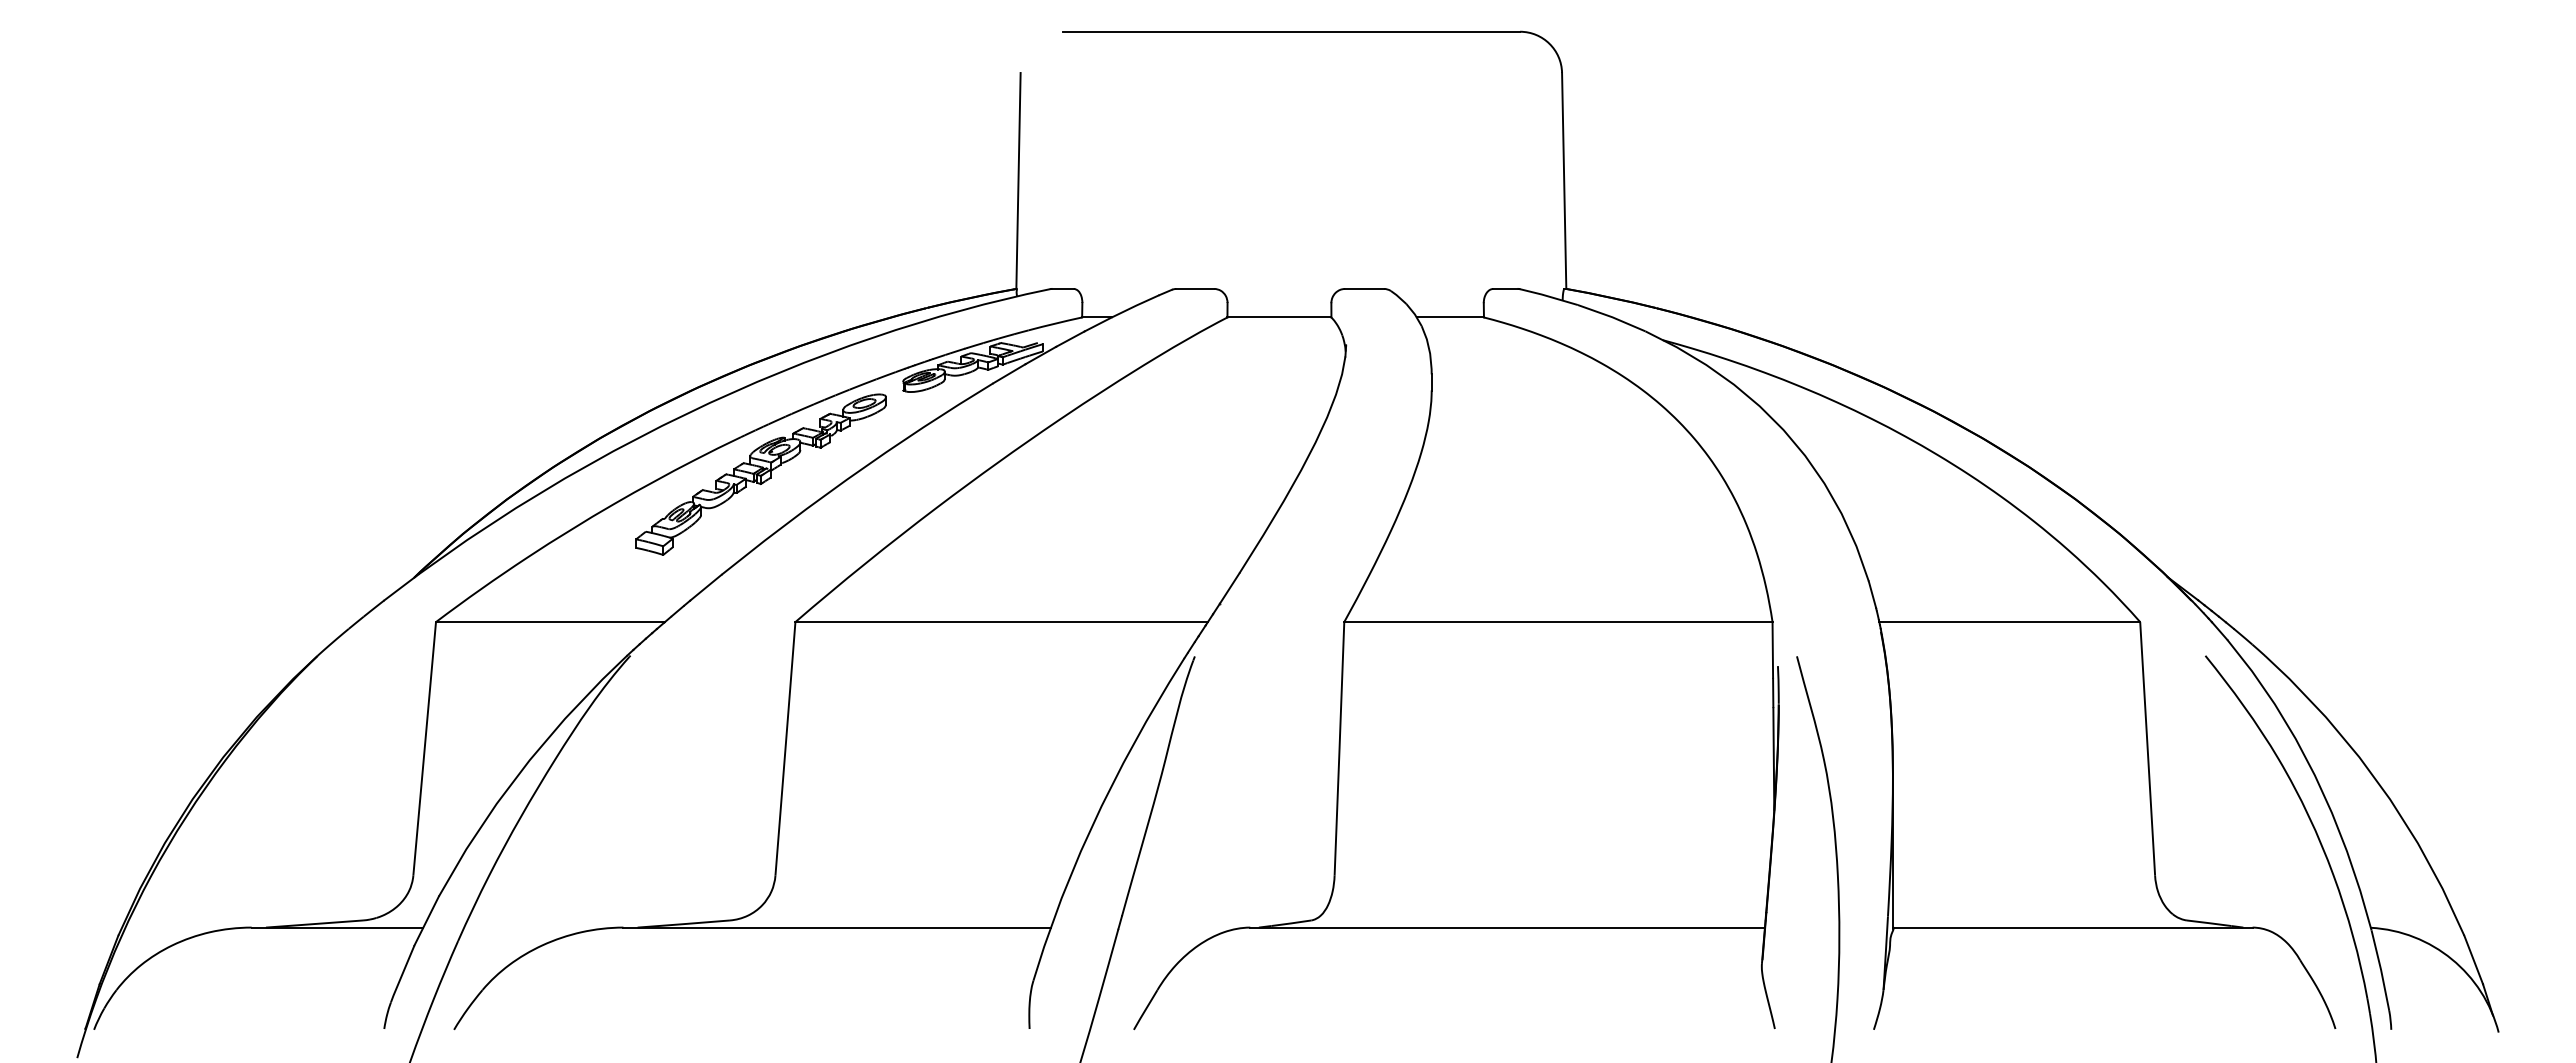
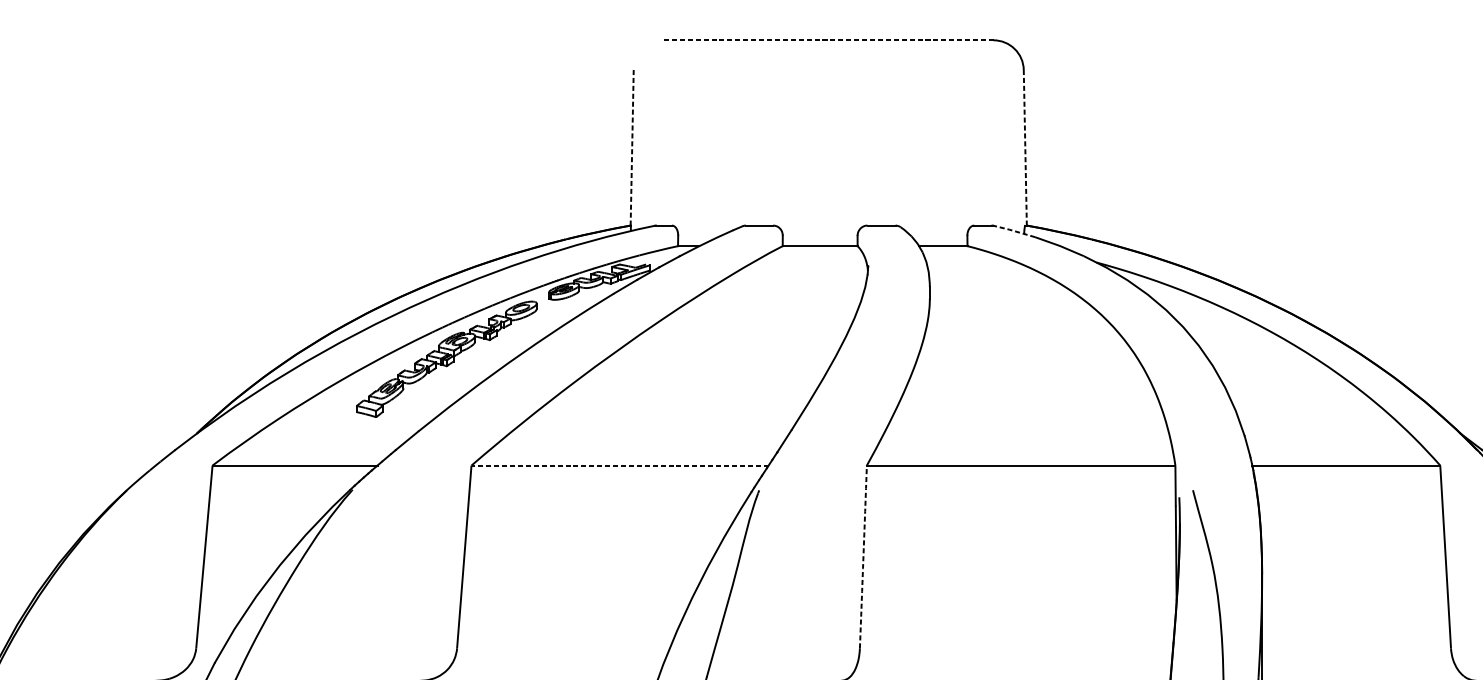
line: (1291, 31) -> (828, 40), solid -> dashed
line: (1018, 180) -> (632, 147), solid -> dashed
line: (1564, 180) -> (1025, 147), solid -> dashed
line: (1548, 296) -> (1014, 231), solid -> dashed
line: (1001, 622) -> (619, 465), solid -> dashed
arc: (1339, 748) -> (863, 556), solid -> dashed

